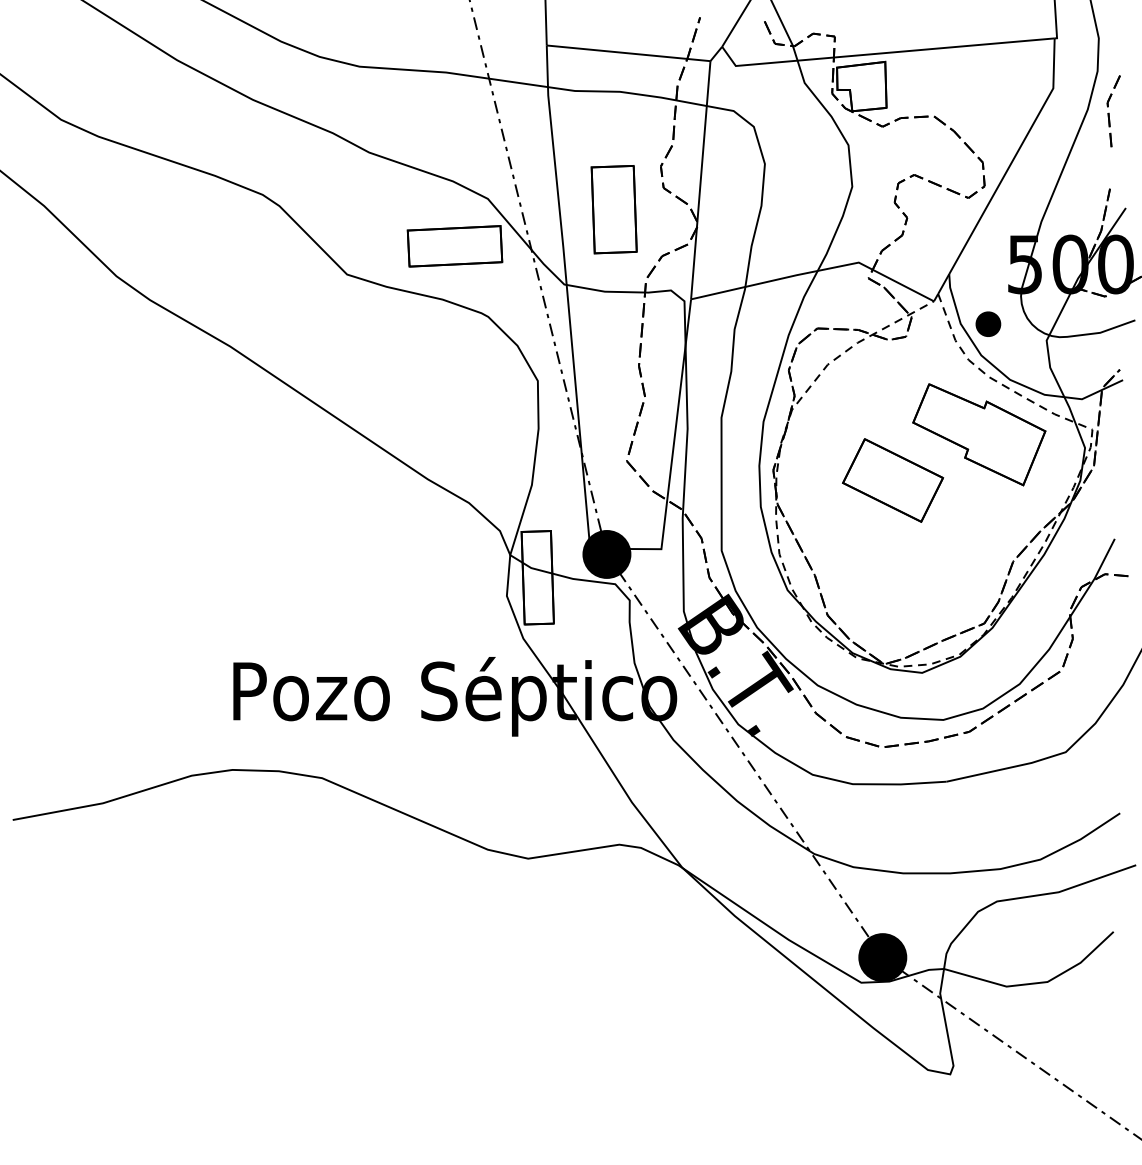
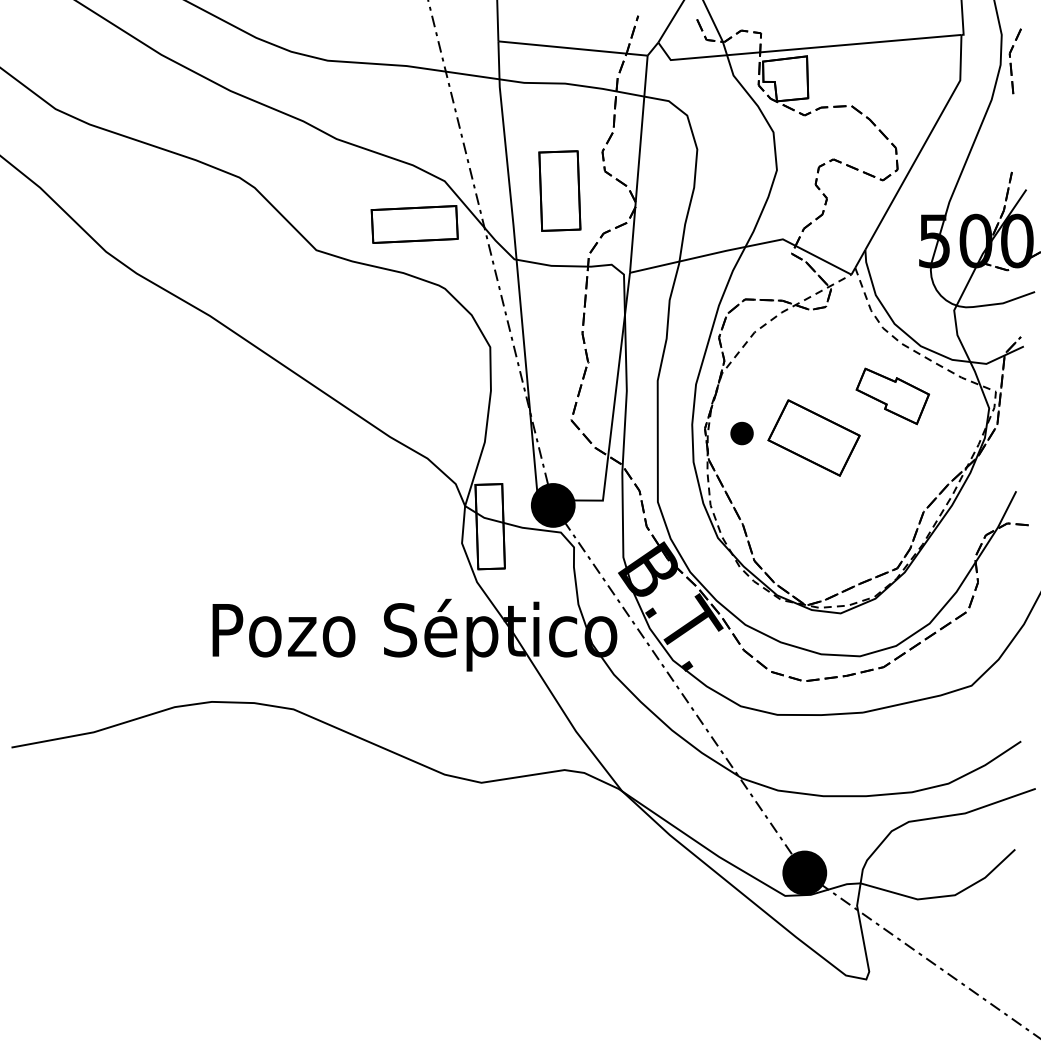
part: (1112, 111) -> (1014, 61), moved
part: (987, 324) -> (741, 433), moved
part: (979, 434) -> (892, 396), size x0.6

